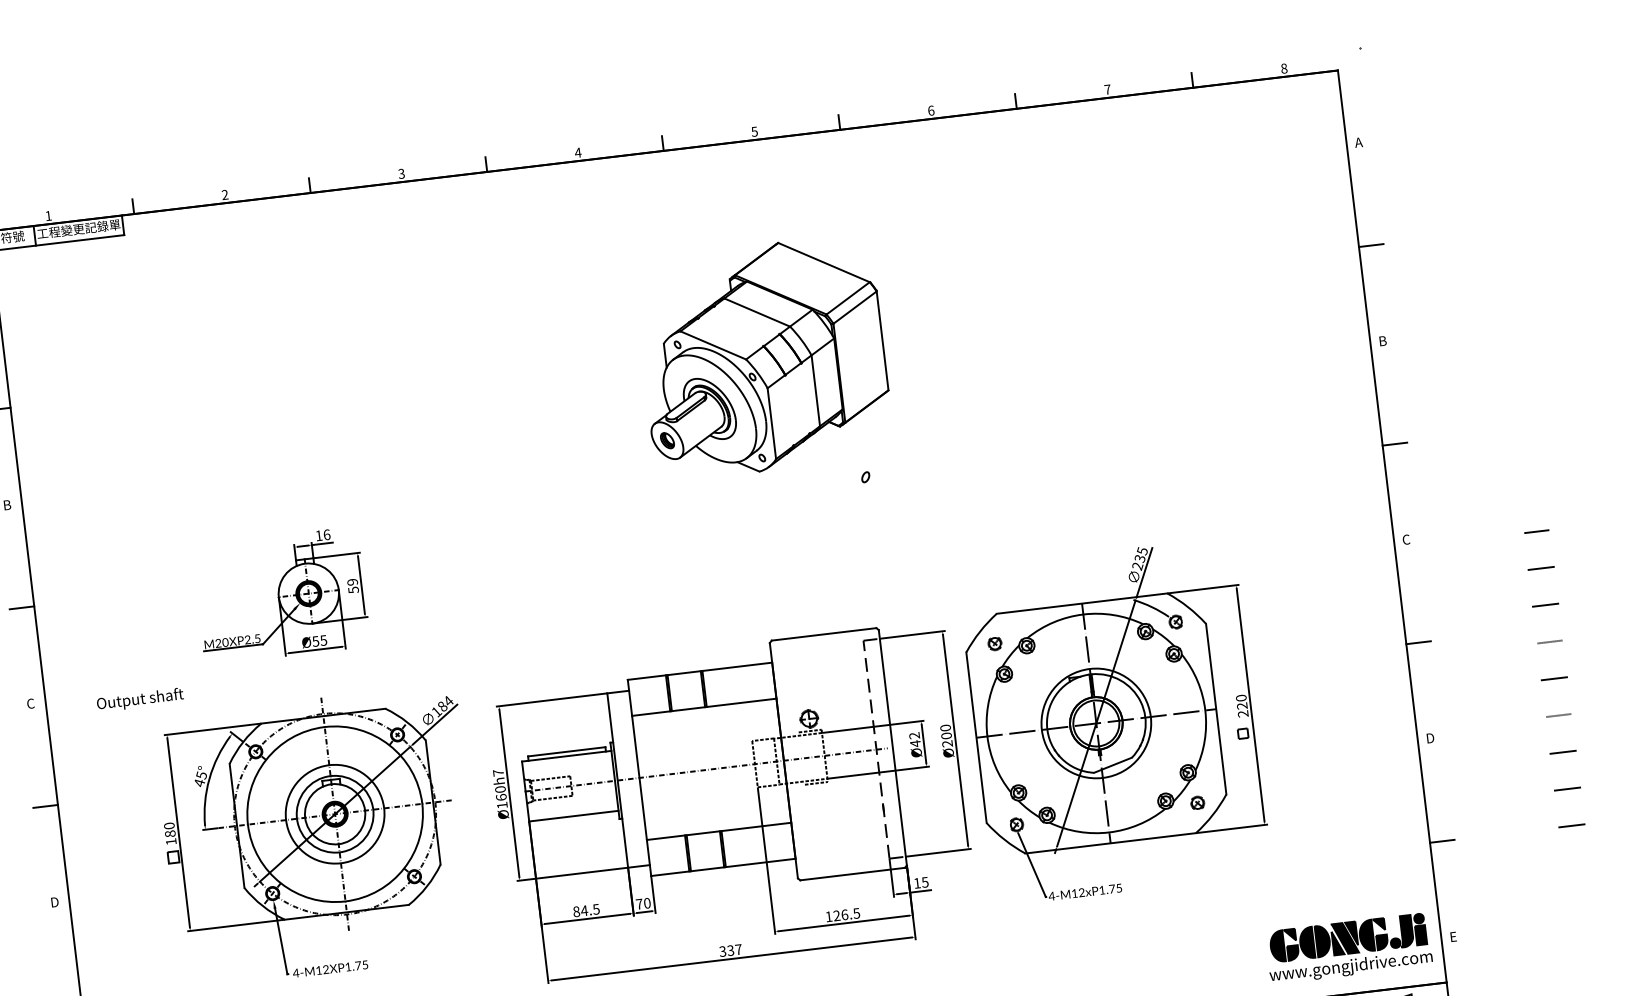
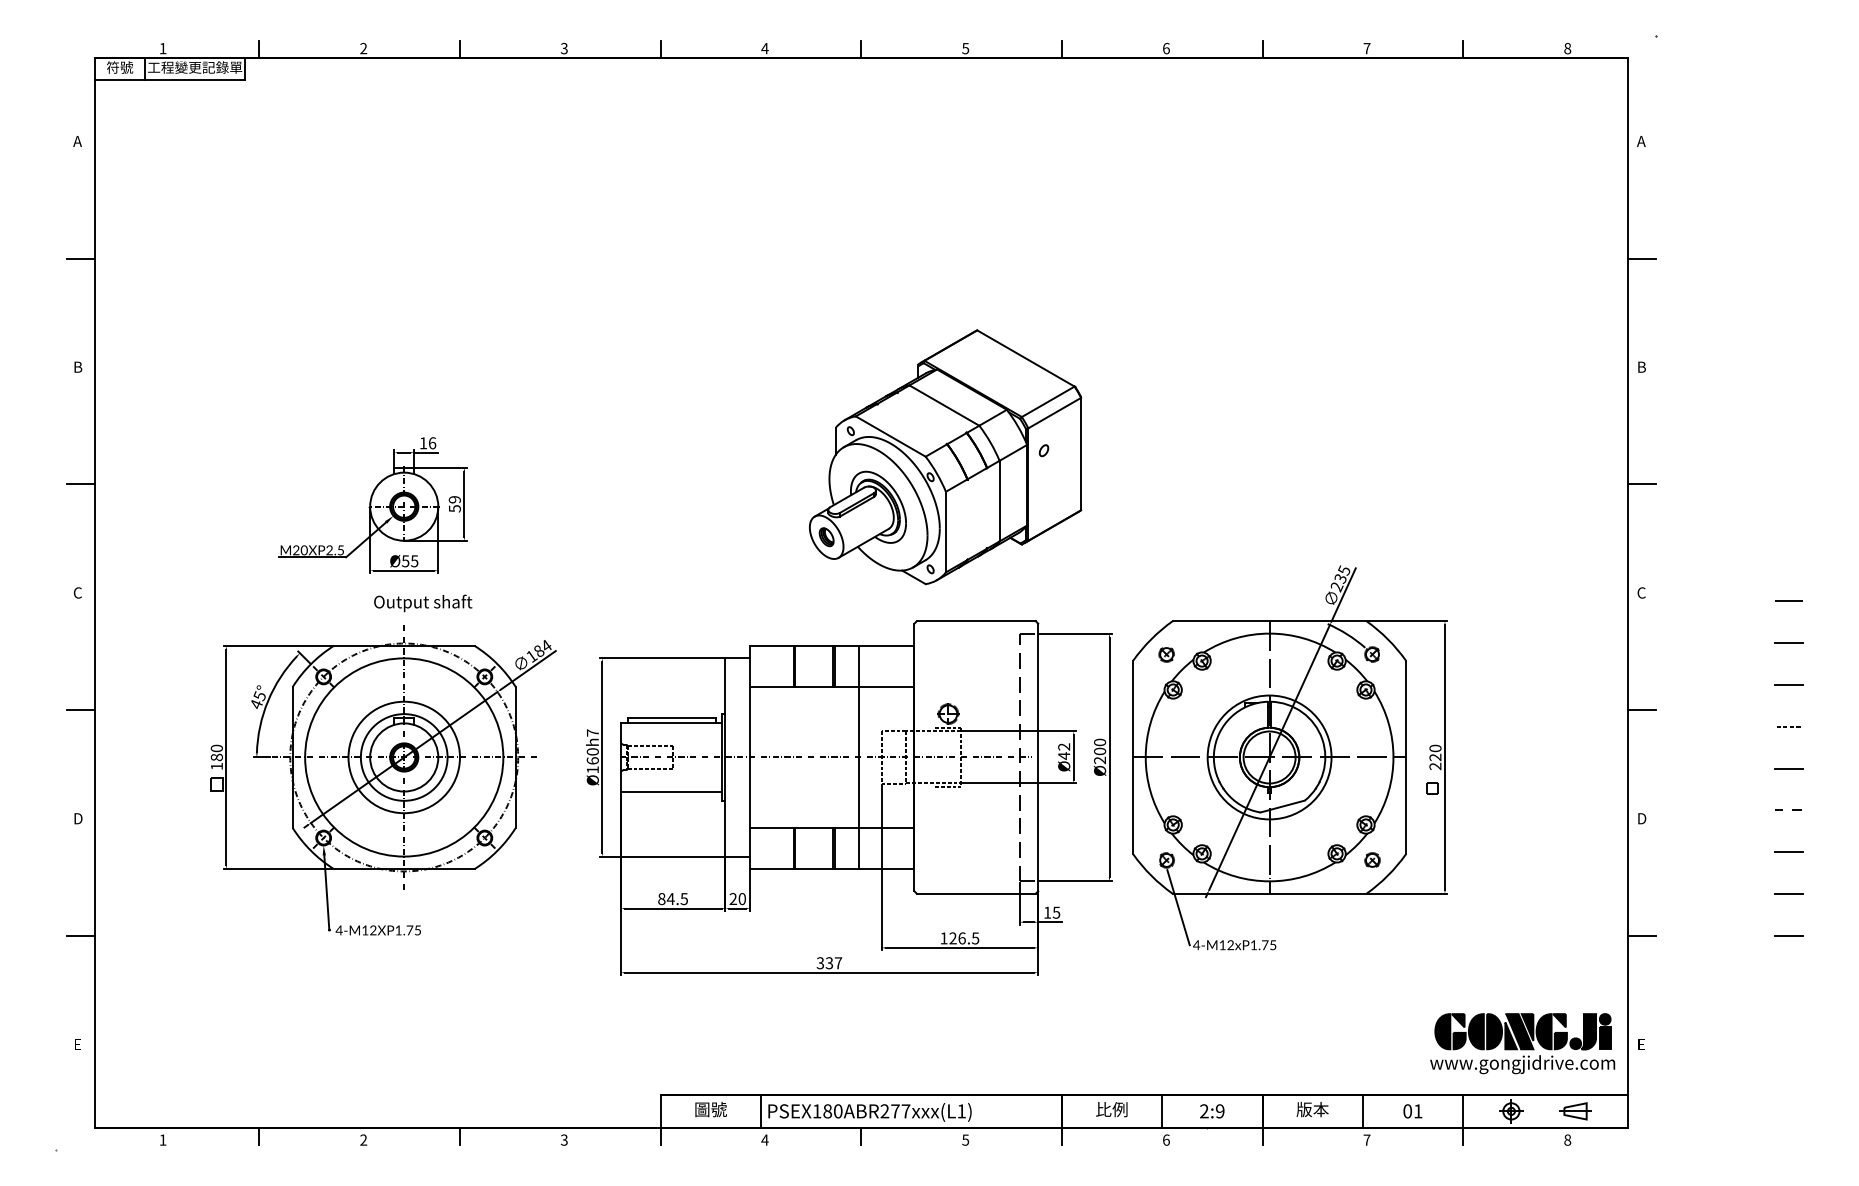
part: (763, 358) -> (945, 457), moved
text: (140, 700) -> (423, 603), moved
line: (734, 766) -> (858, 757), added
text: (639, 903) -> (733, 898), 70 -> 20

